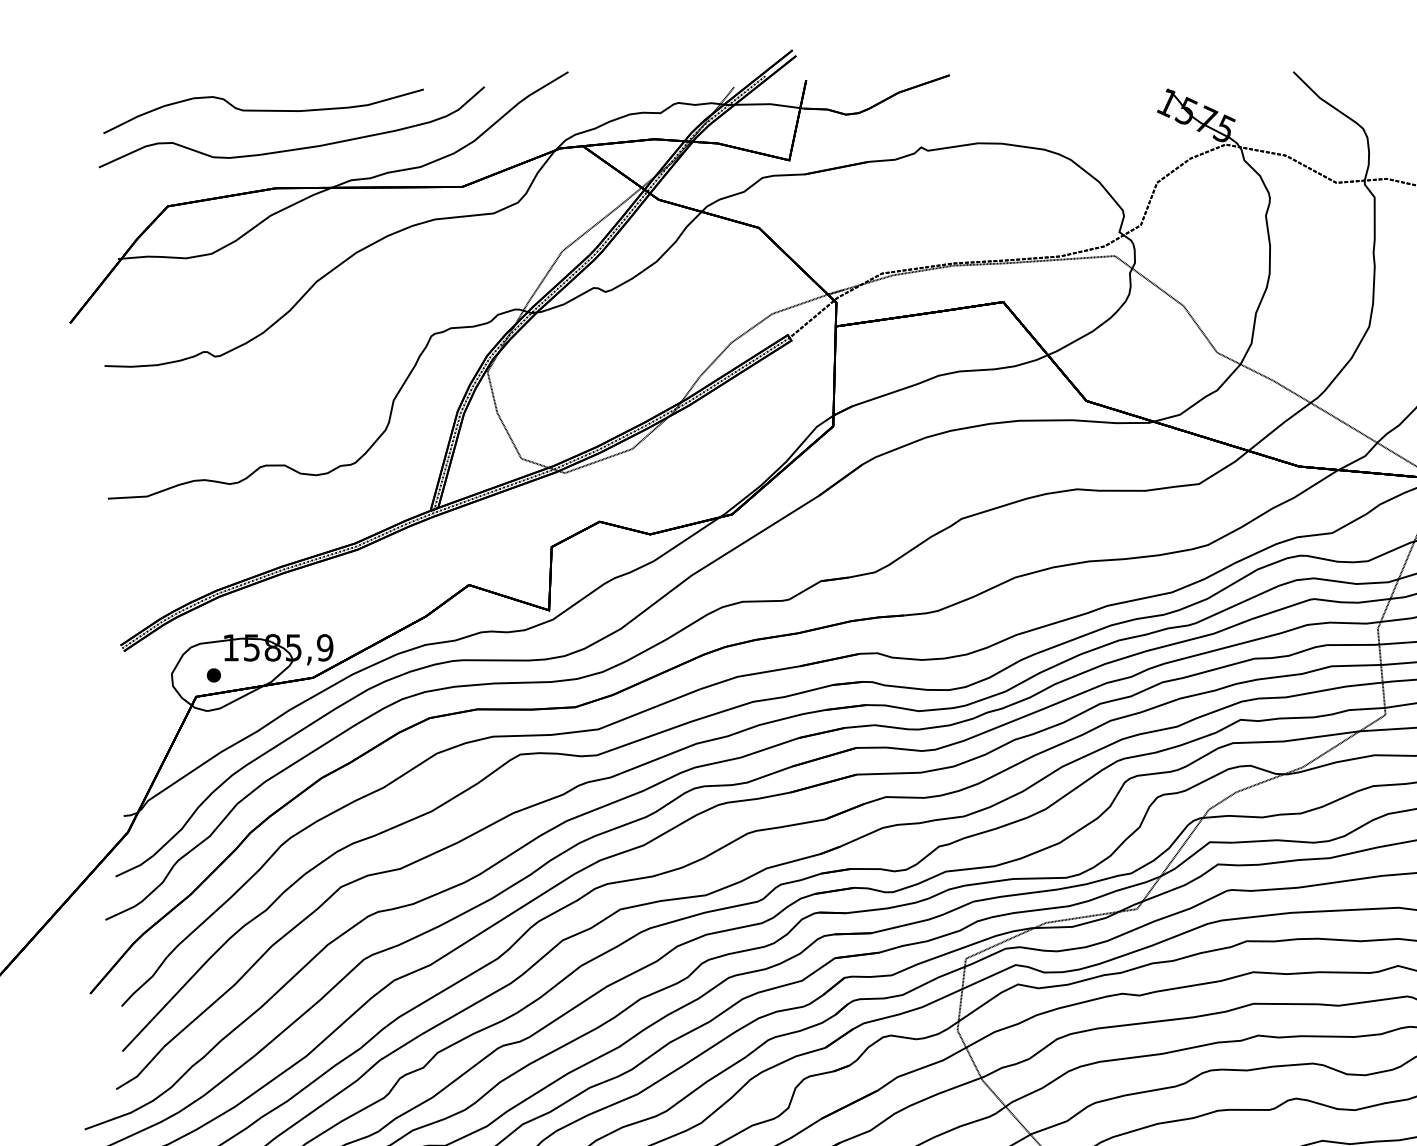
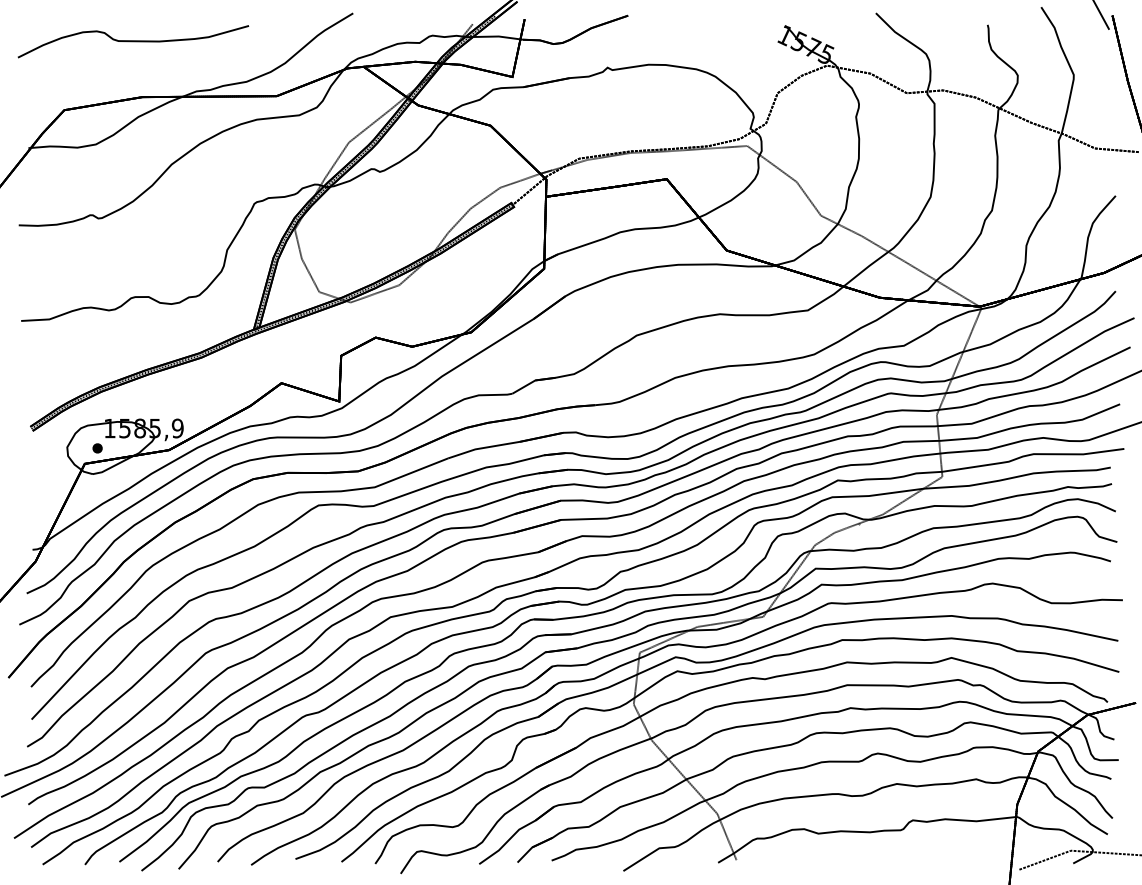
curve: (291, 148) -> (153, 68), removed

